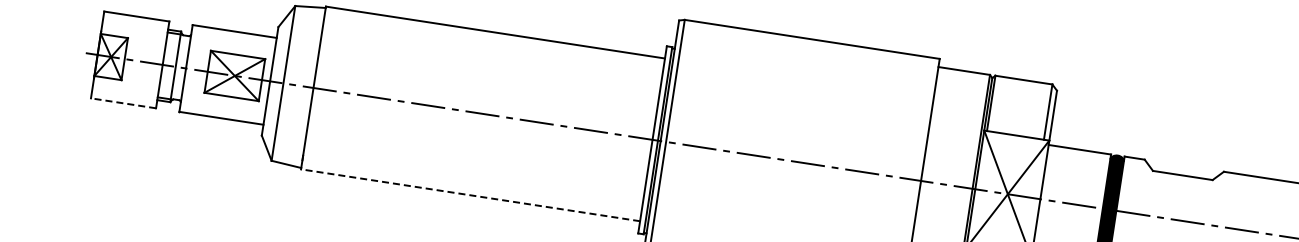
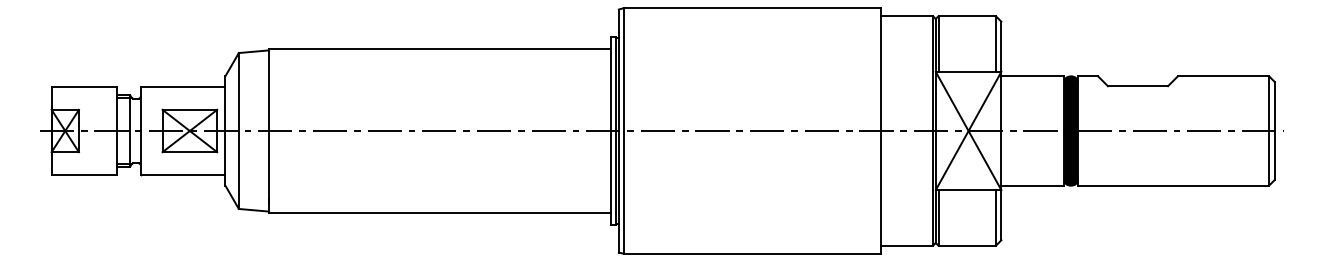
line: (123, 103) -> (84, 174), dashed -> solid
line: (470, 194) -> (439, 212), dashed -> solid

